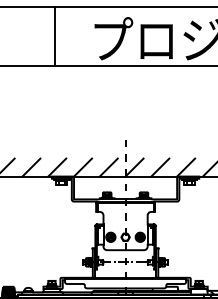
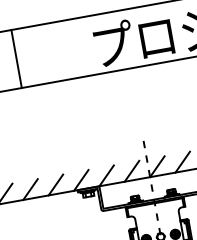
line: (55, 36) -> (16, 58), moved

